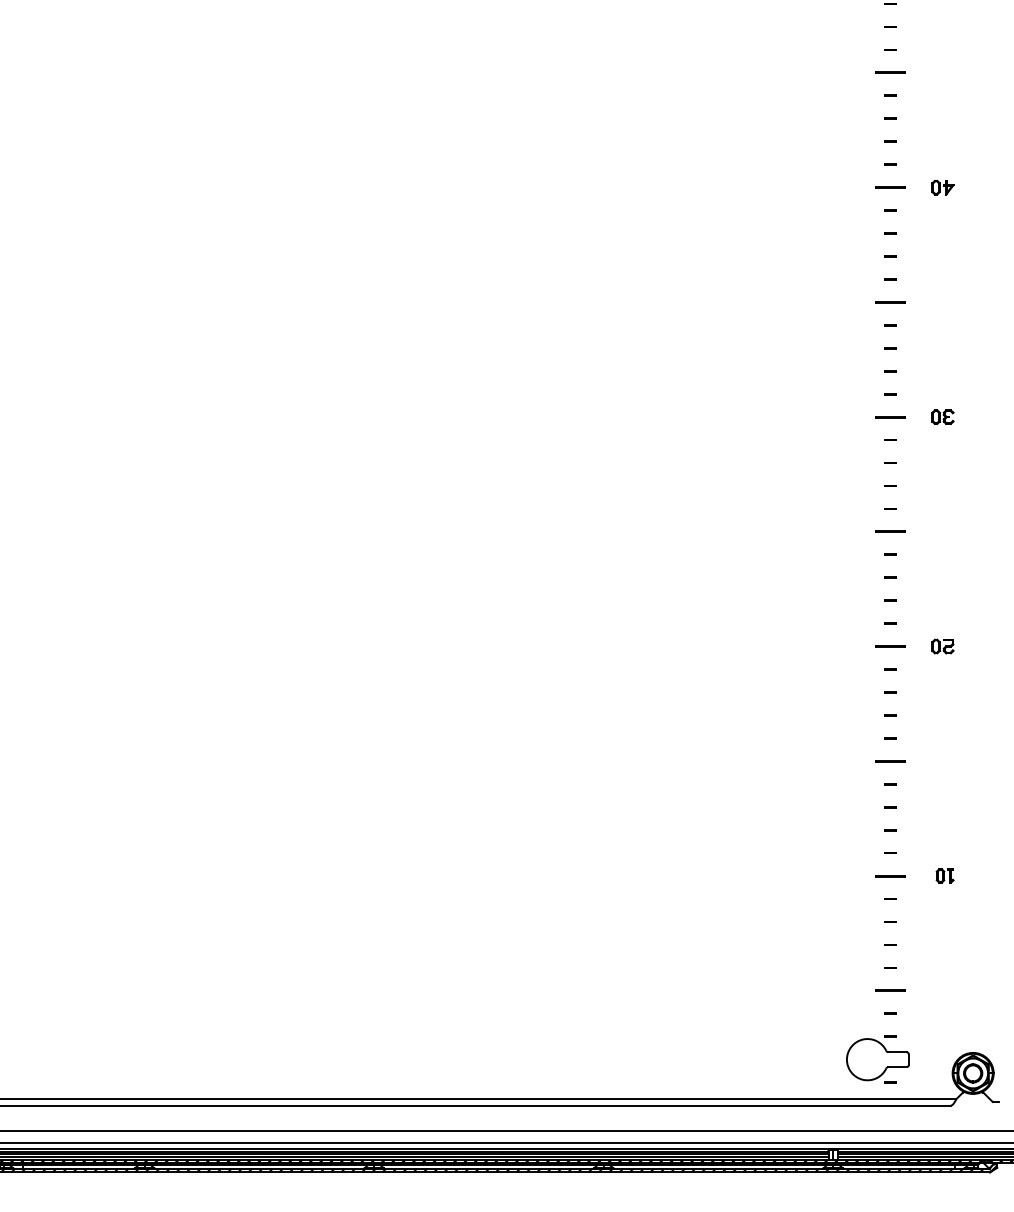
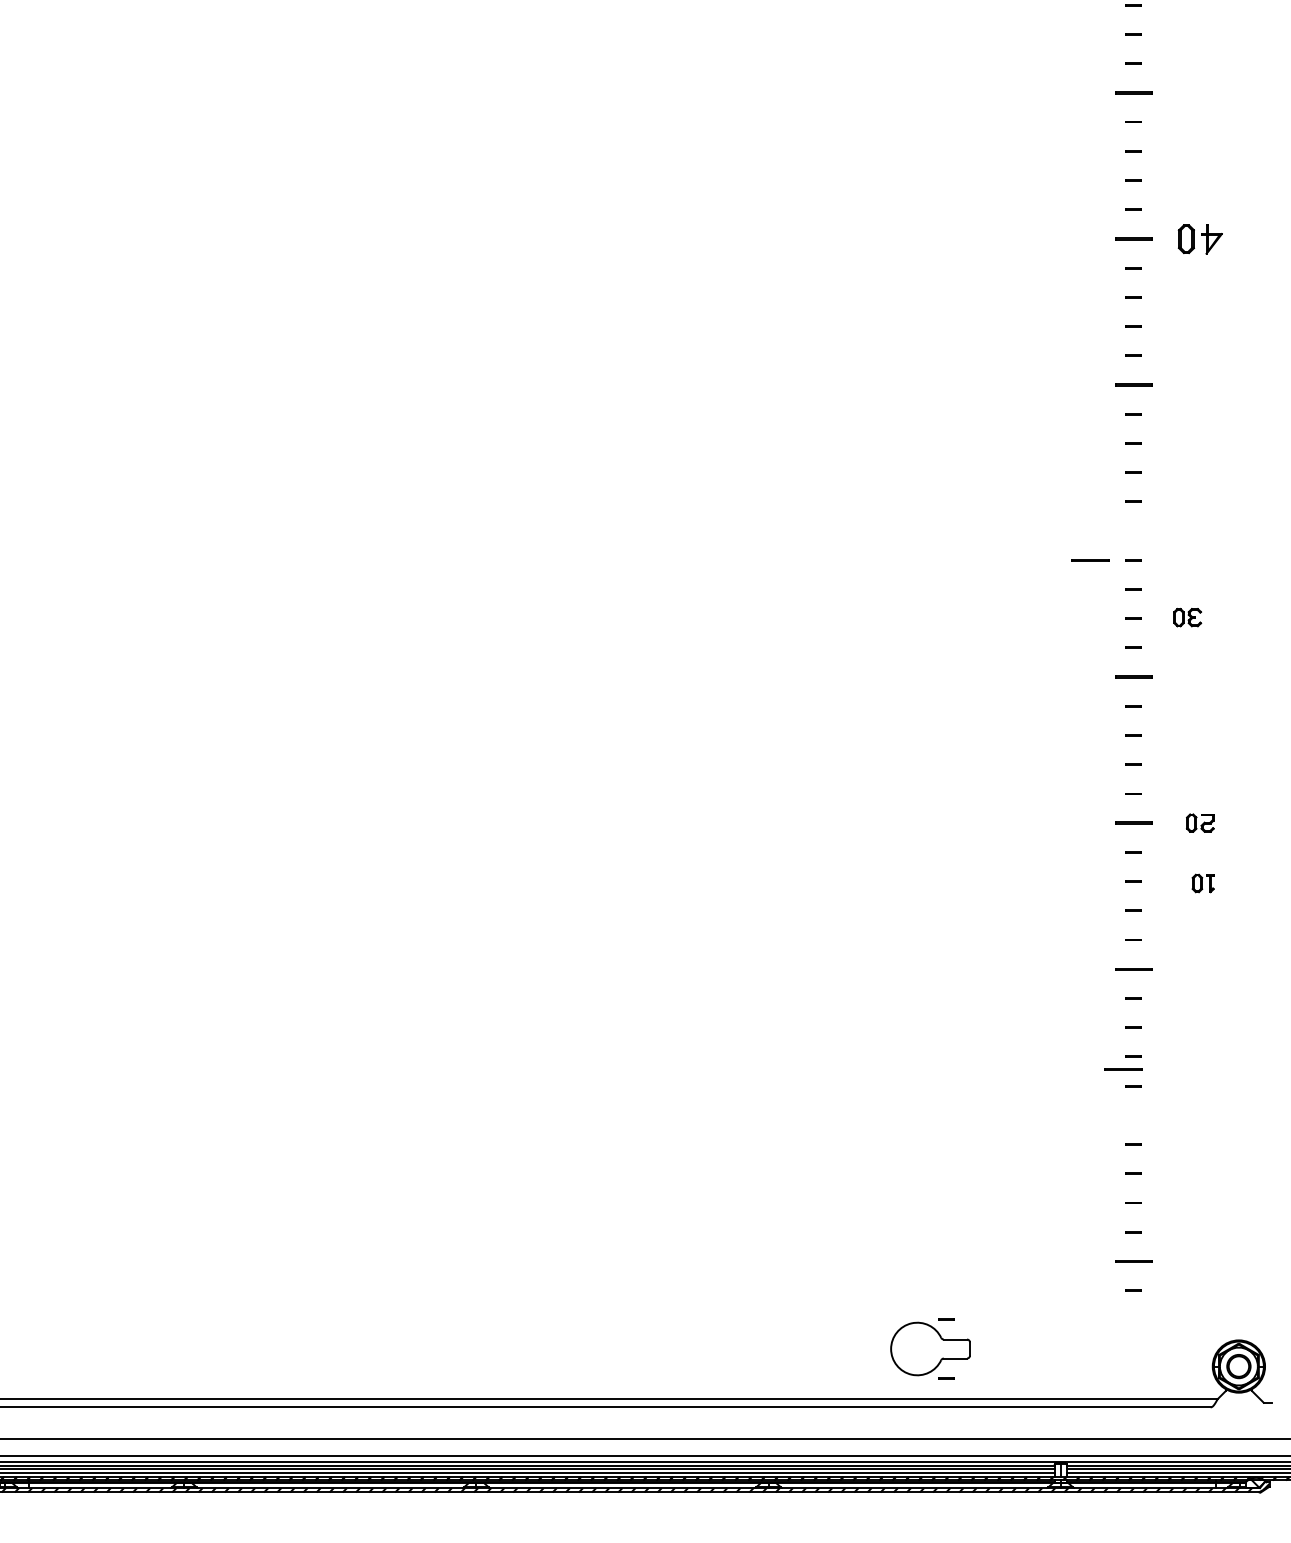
part: (942, 187) -> (1199, 238), size x1.6
part: (942, 416) -> (1187, 616), moved
line: (890, 417) -> (1090, 560), moved
part: (944, 875) -> (1202, 882), moved
line: (890, 876) -> (1123, 1070), moved
part: (877, 1059) -> (930, 1348), moved

